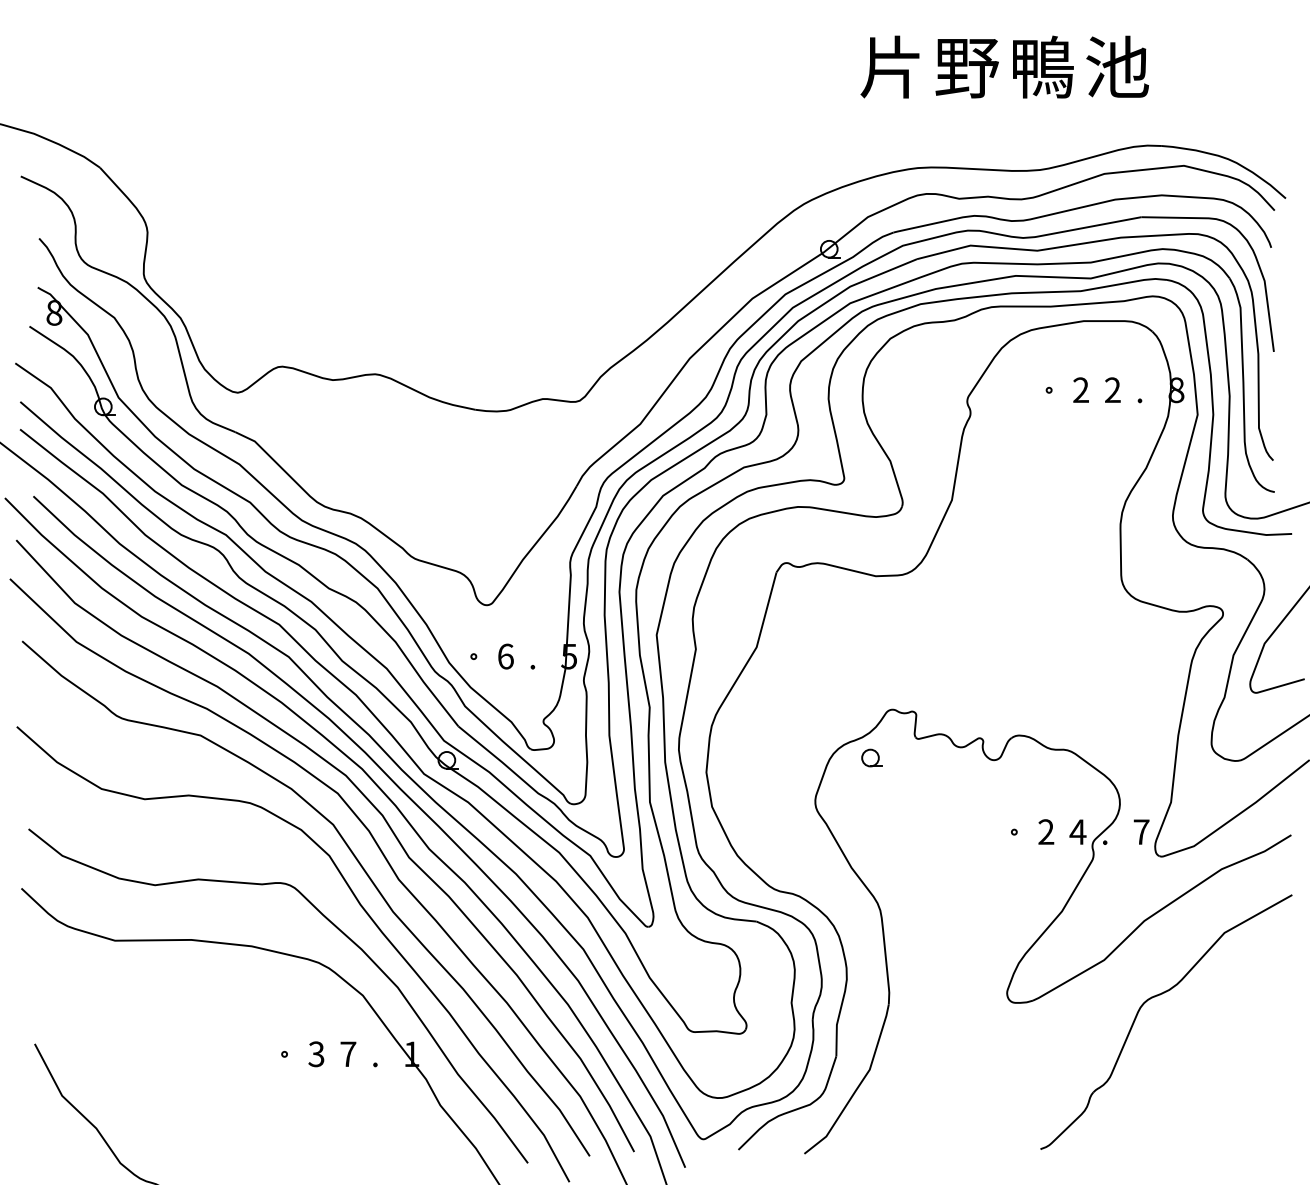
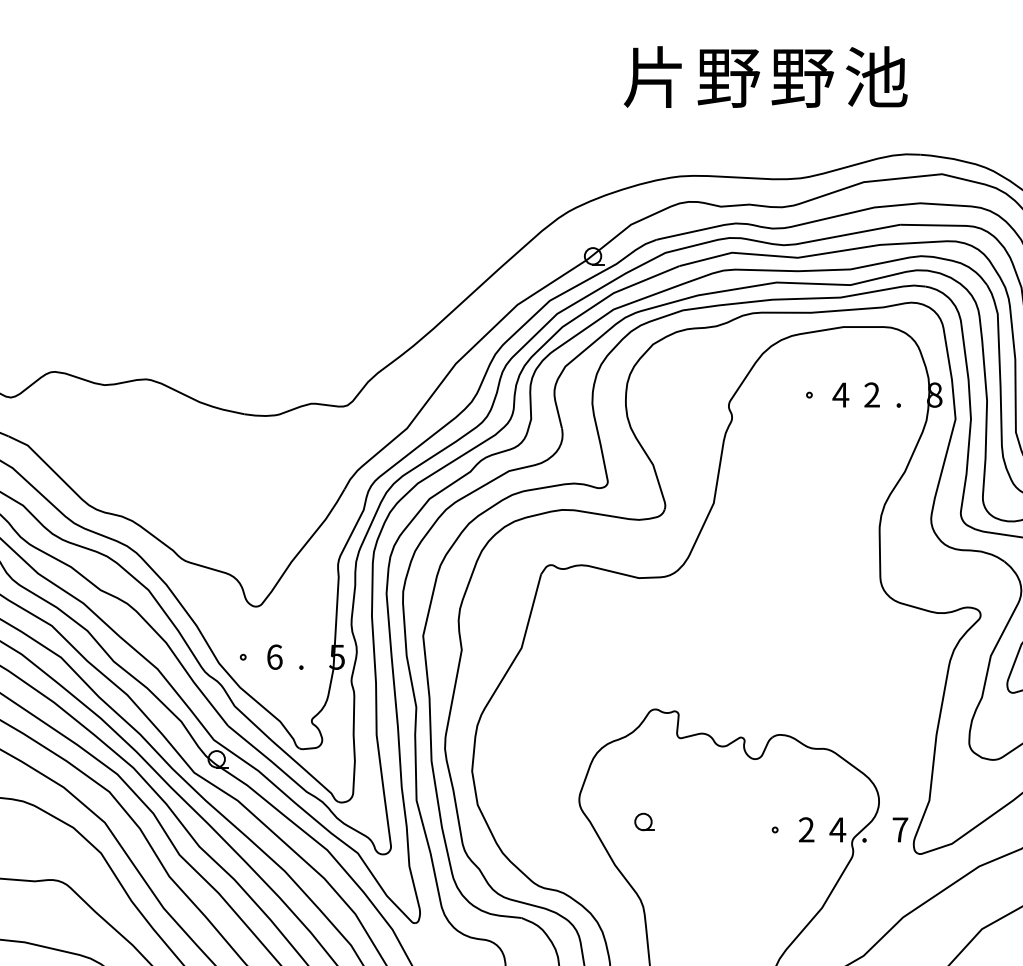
text: (1042, 66) -> (802, 76), 鴨 -> 野
text: (1080, 389) -> (840, 394), 2 -> 4
part: (871, 757) -> (644, 821), moved

